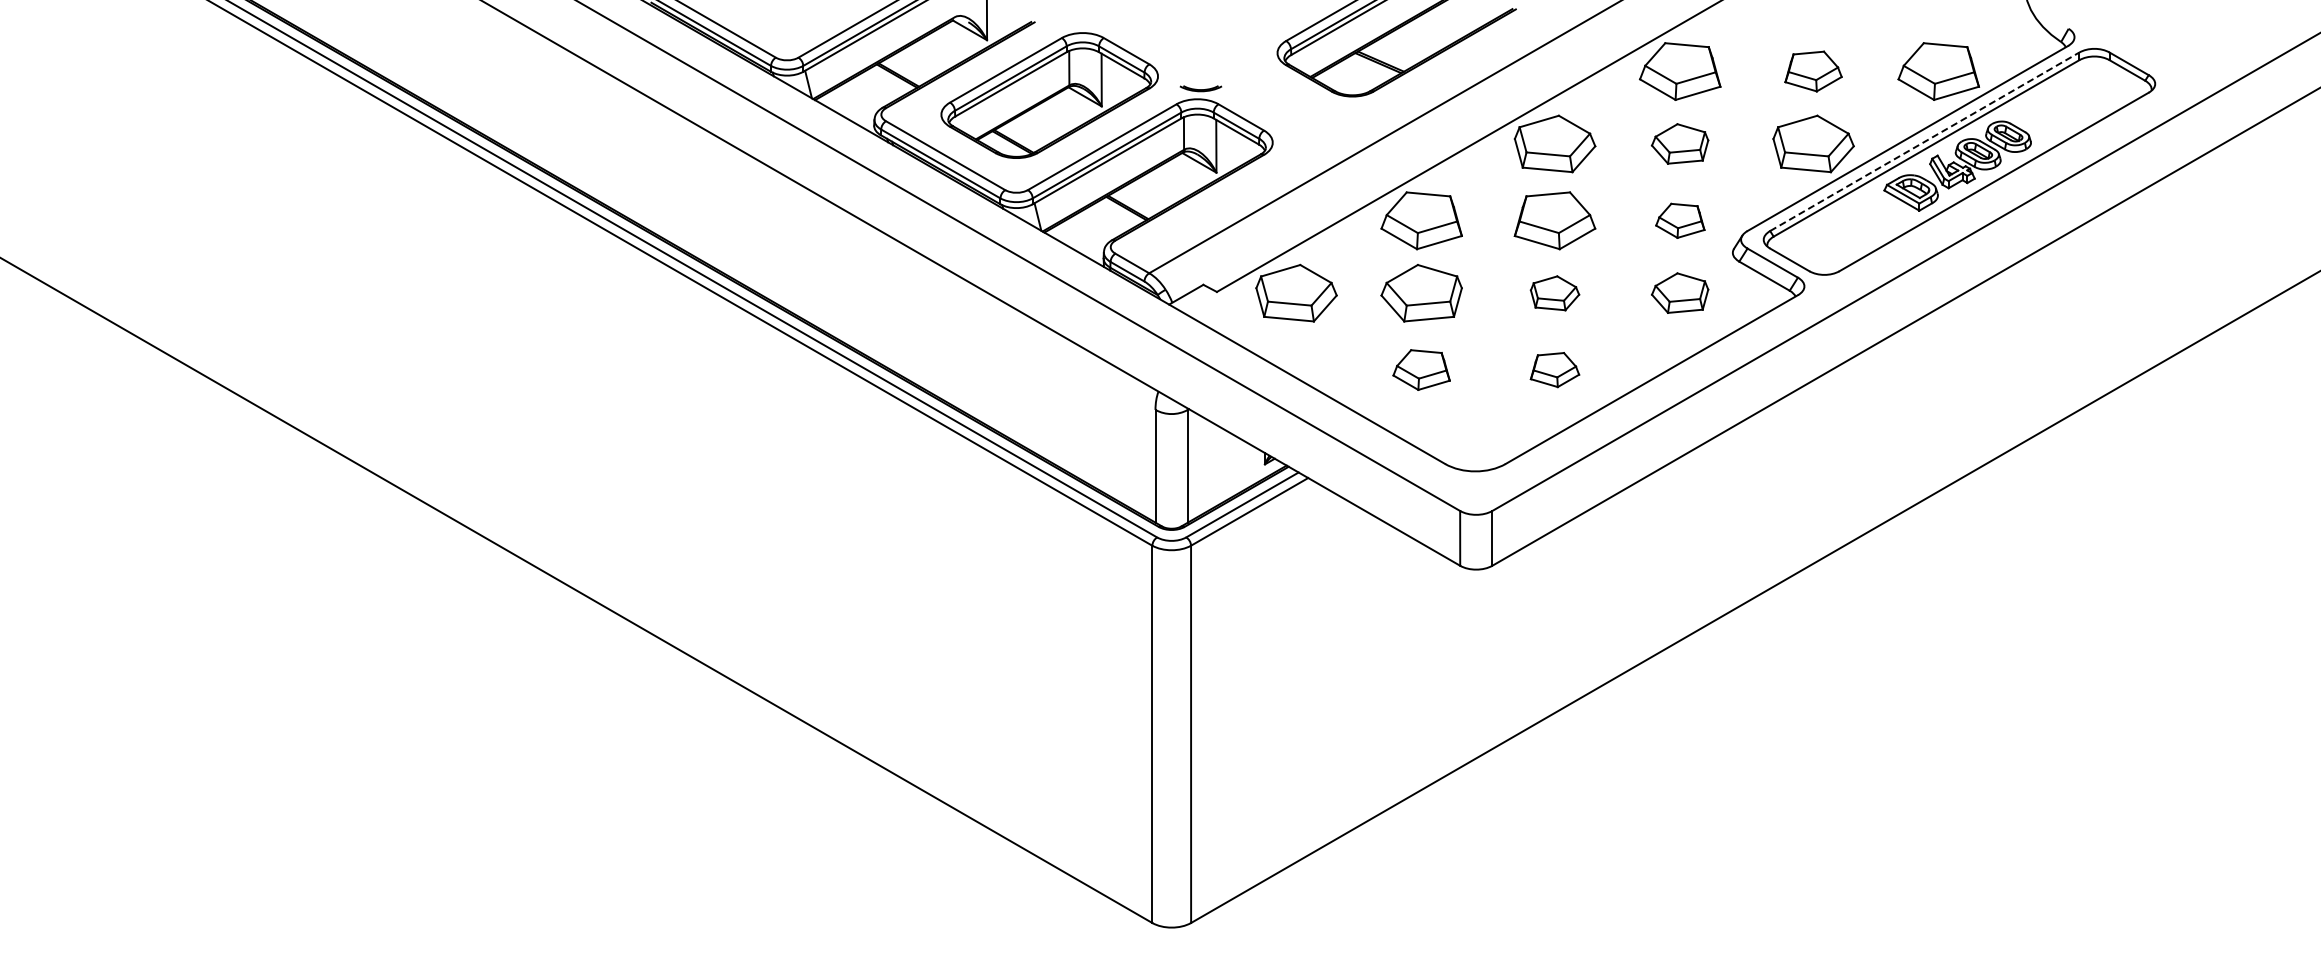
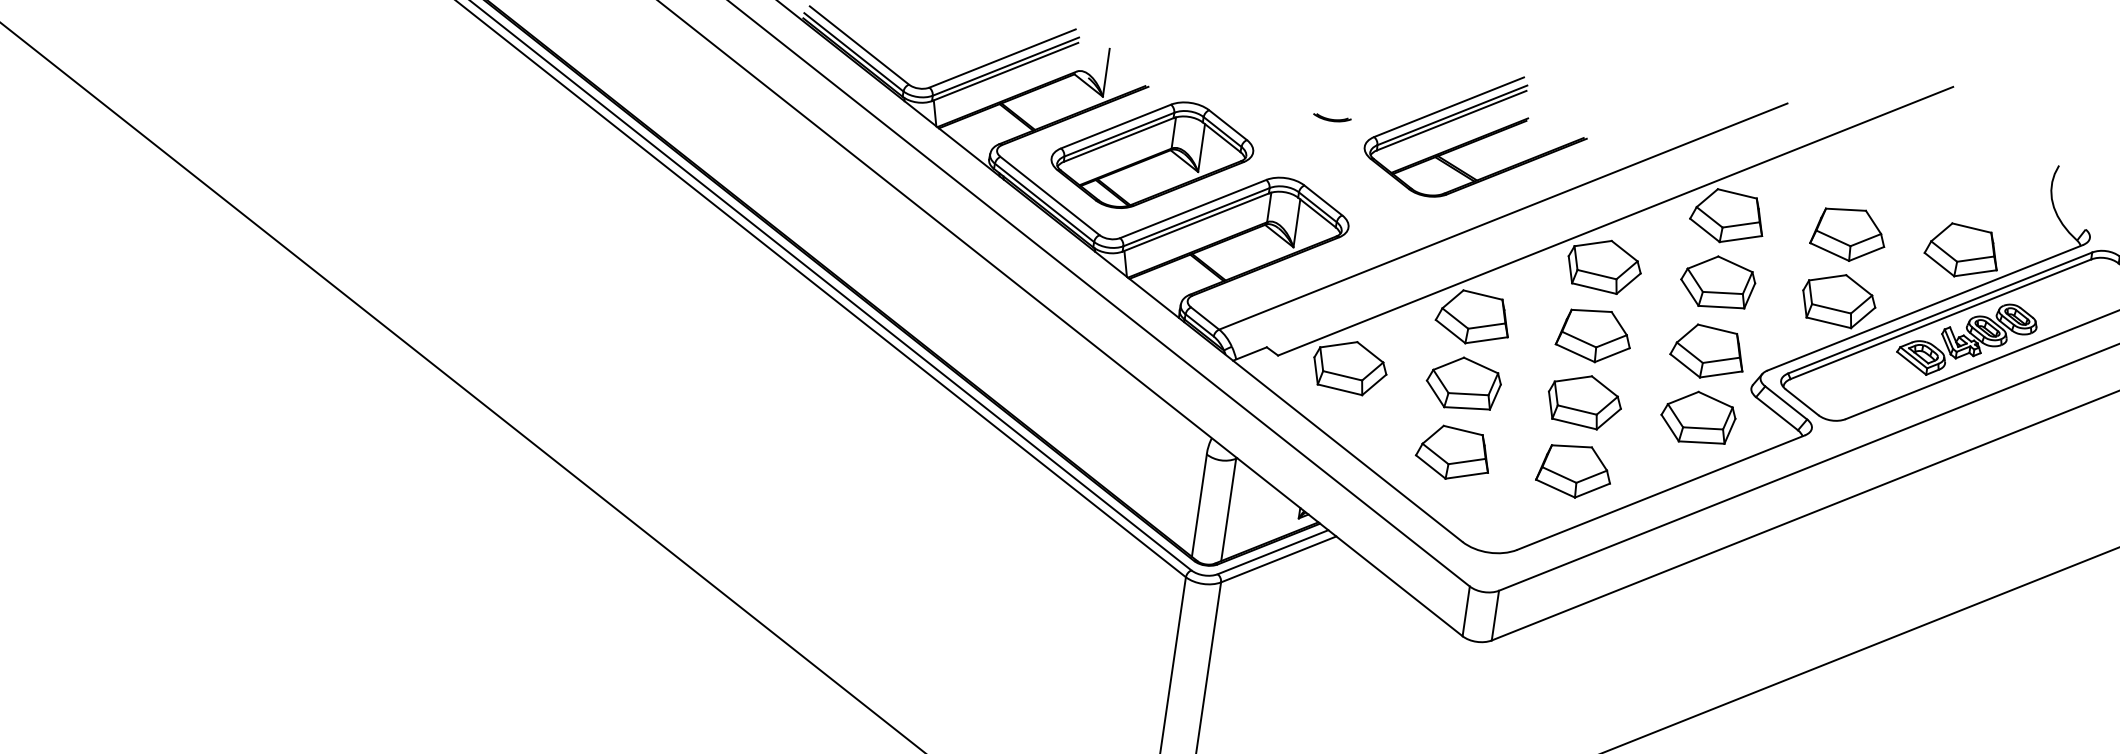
part: (1813, 71) -> (1848, 234), size x1.43
part: (1200, 88) -> (1331, 118), moved
line: (1925, 141) -> (1940, 312), dashed -> solid
part: (1679, 143) -> (1717, 282), size x1.43
part: (1680, 220) -> (1708, 352), size x1.67
part: (1679, 292) -> (1697, 417), size x1.43
part: (1554, 293) -> (1584, 401), size x1.67
part: (1421, 369) -> (1453, 452), size x1.43
part: (1554, 369) -> (1574, 470), size x1.67

